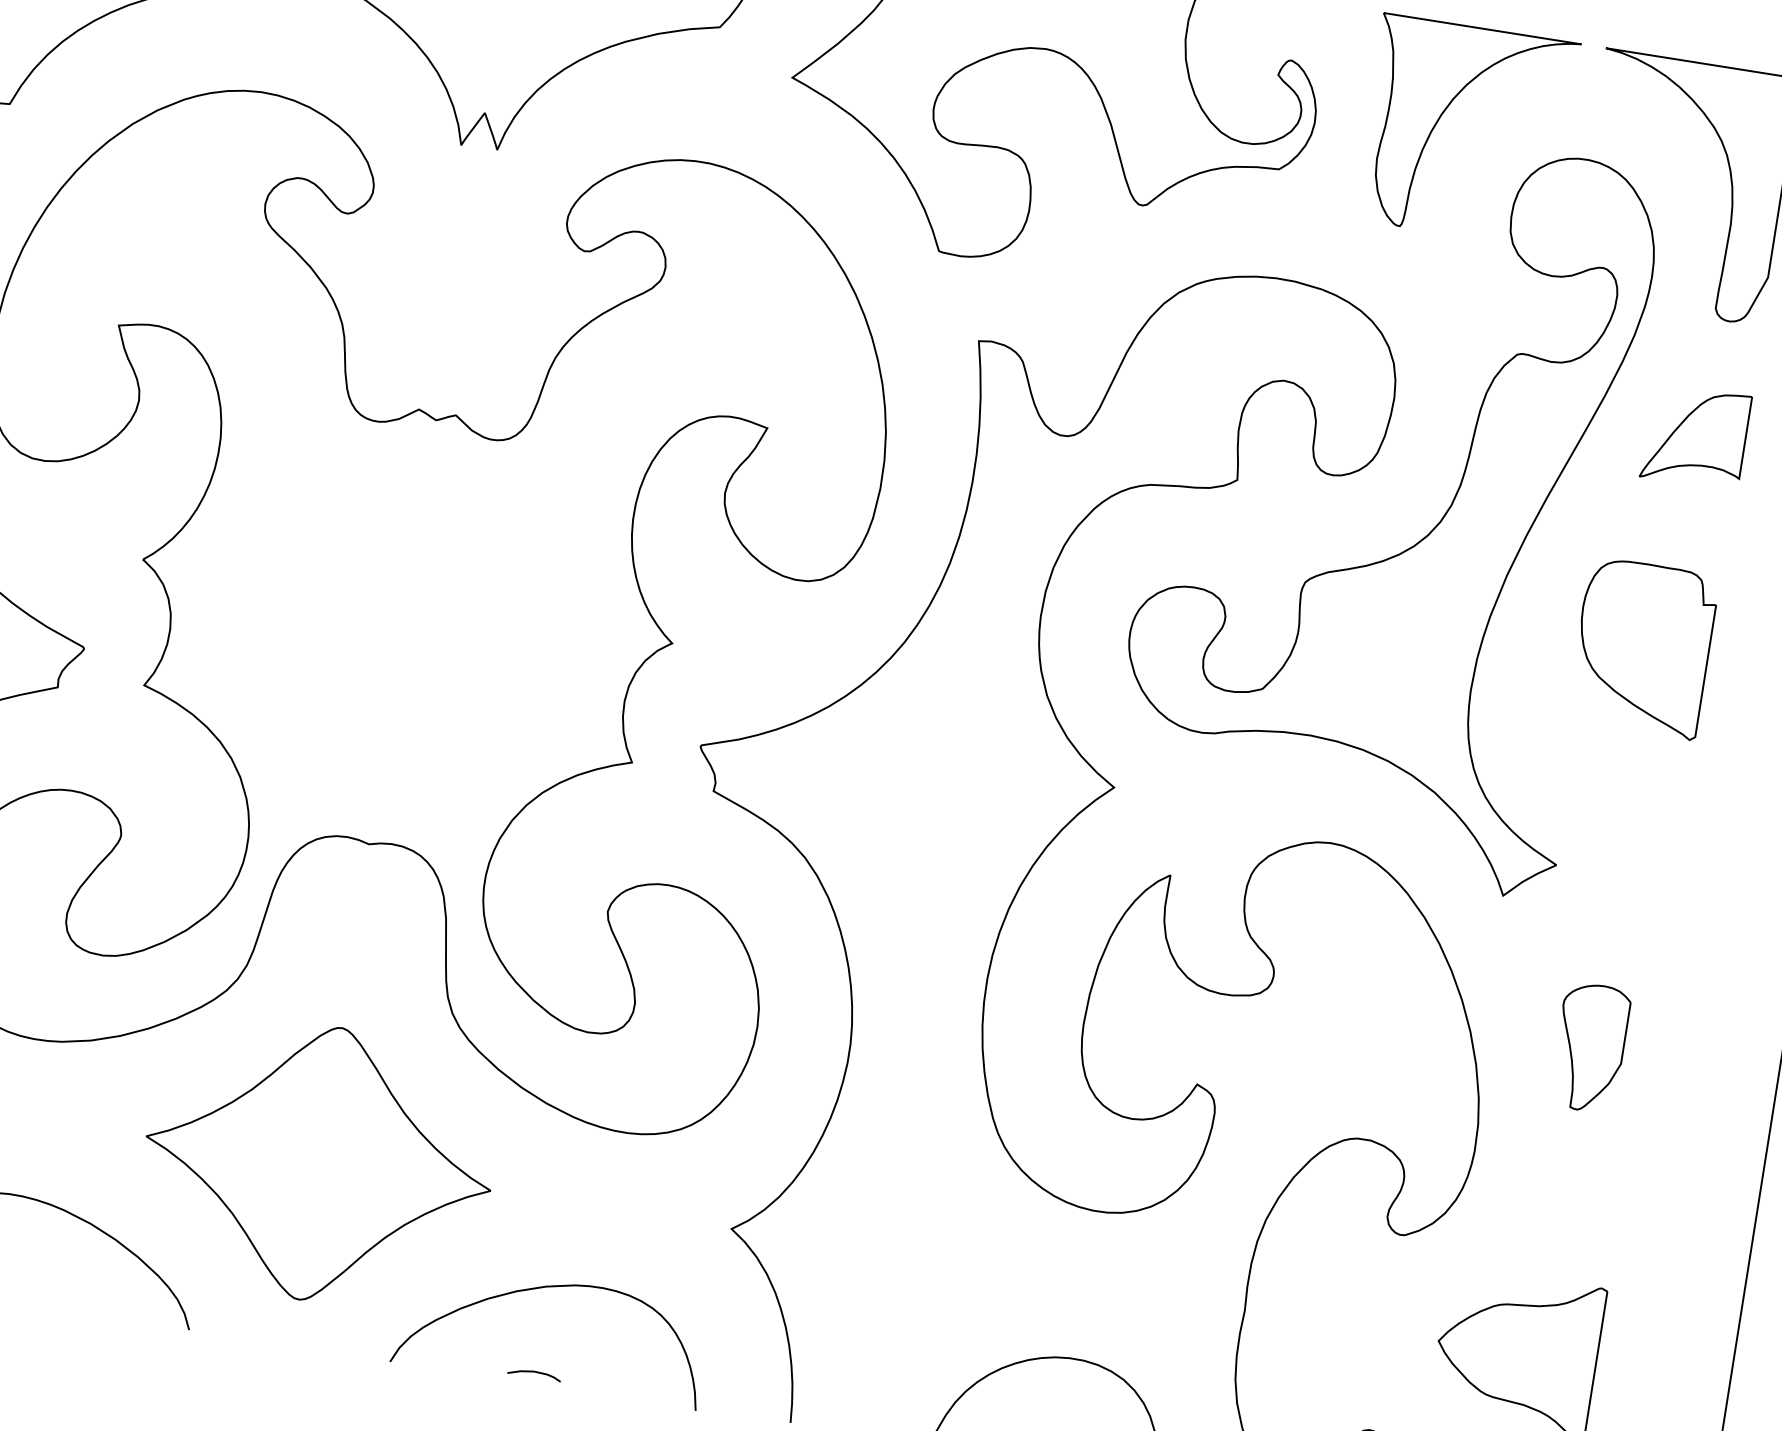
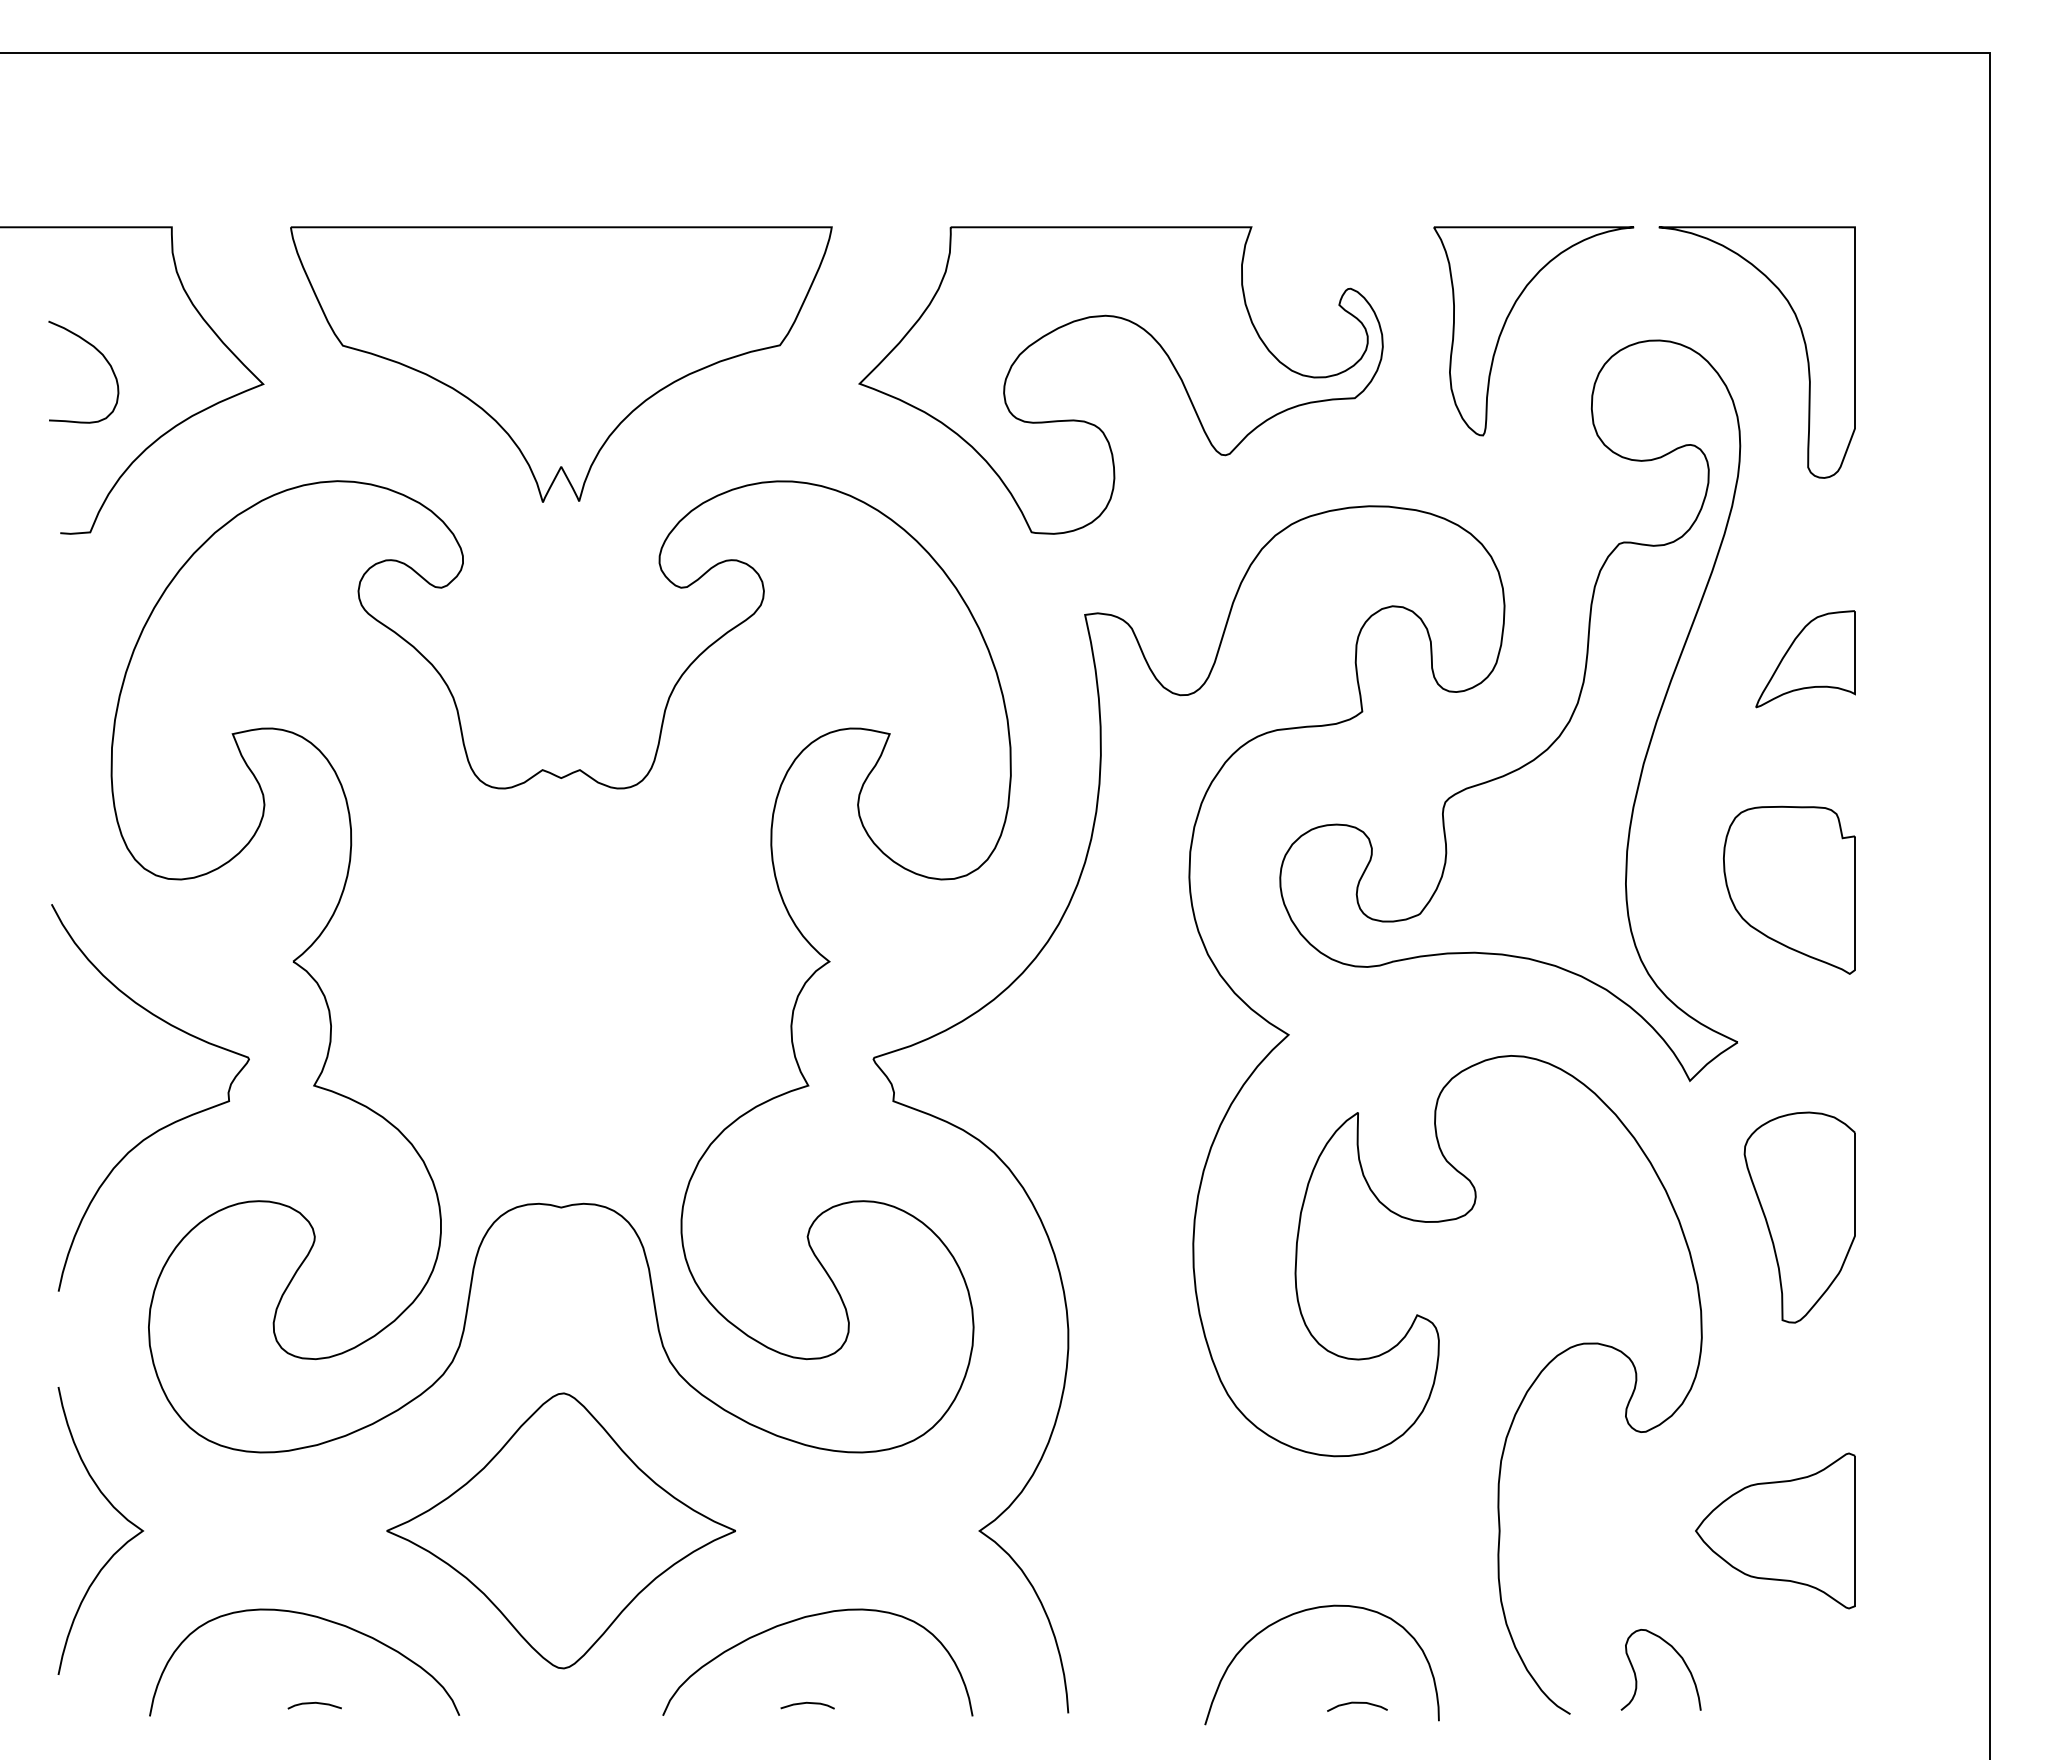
part: (1695, 437) -> (1805, 659), moved
part: (1643, 647) -> (1789, 889), moved
part: (1589, 1047) -> (1799, 1217), size x1.67
curve: (47, 1295) -> (314, 1703), added

